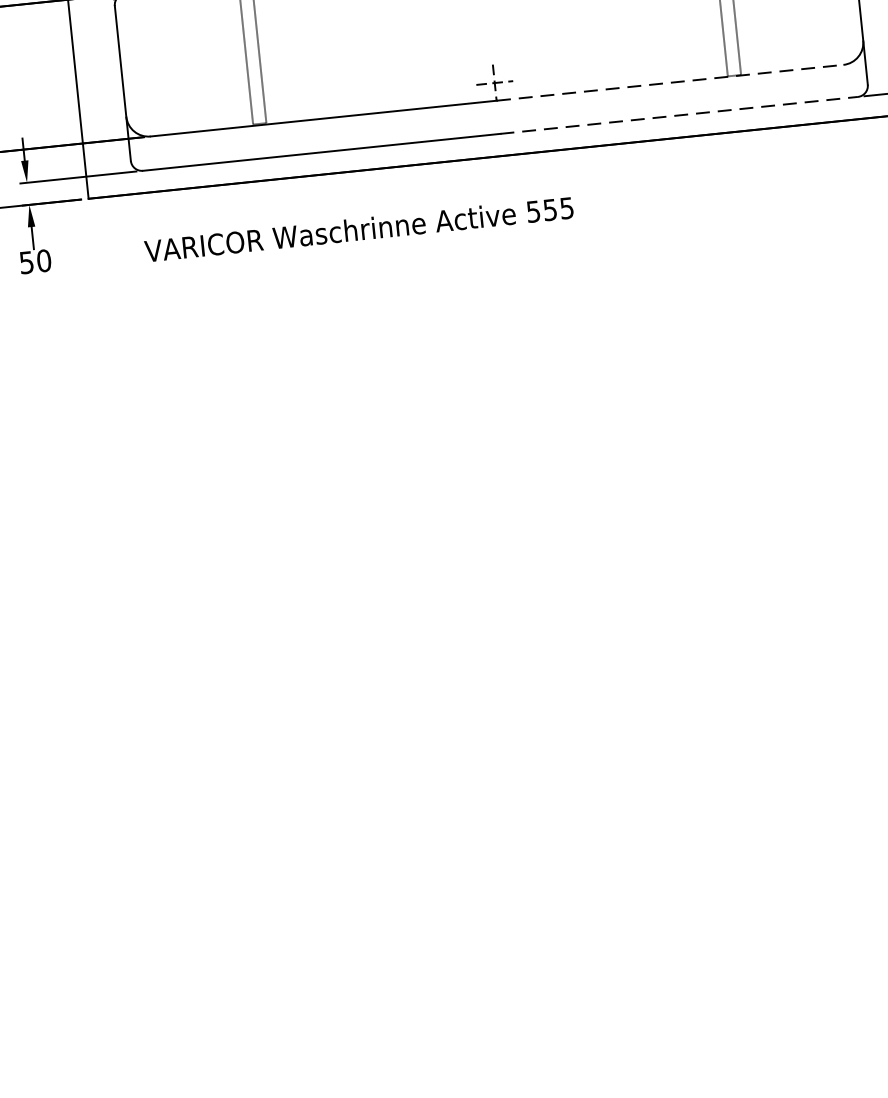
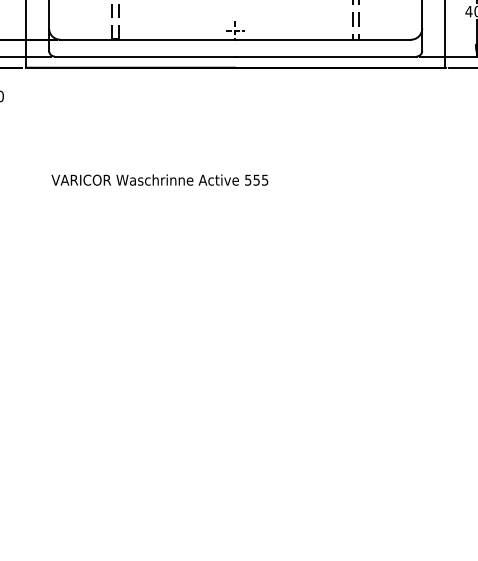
line: (670, 82) -> (323, 39), dashed -> solid
line: (679, 115) -> (326, 56), dashed -> solid
text: (358, 228) -> (159, 179), moved

